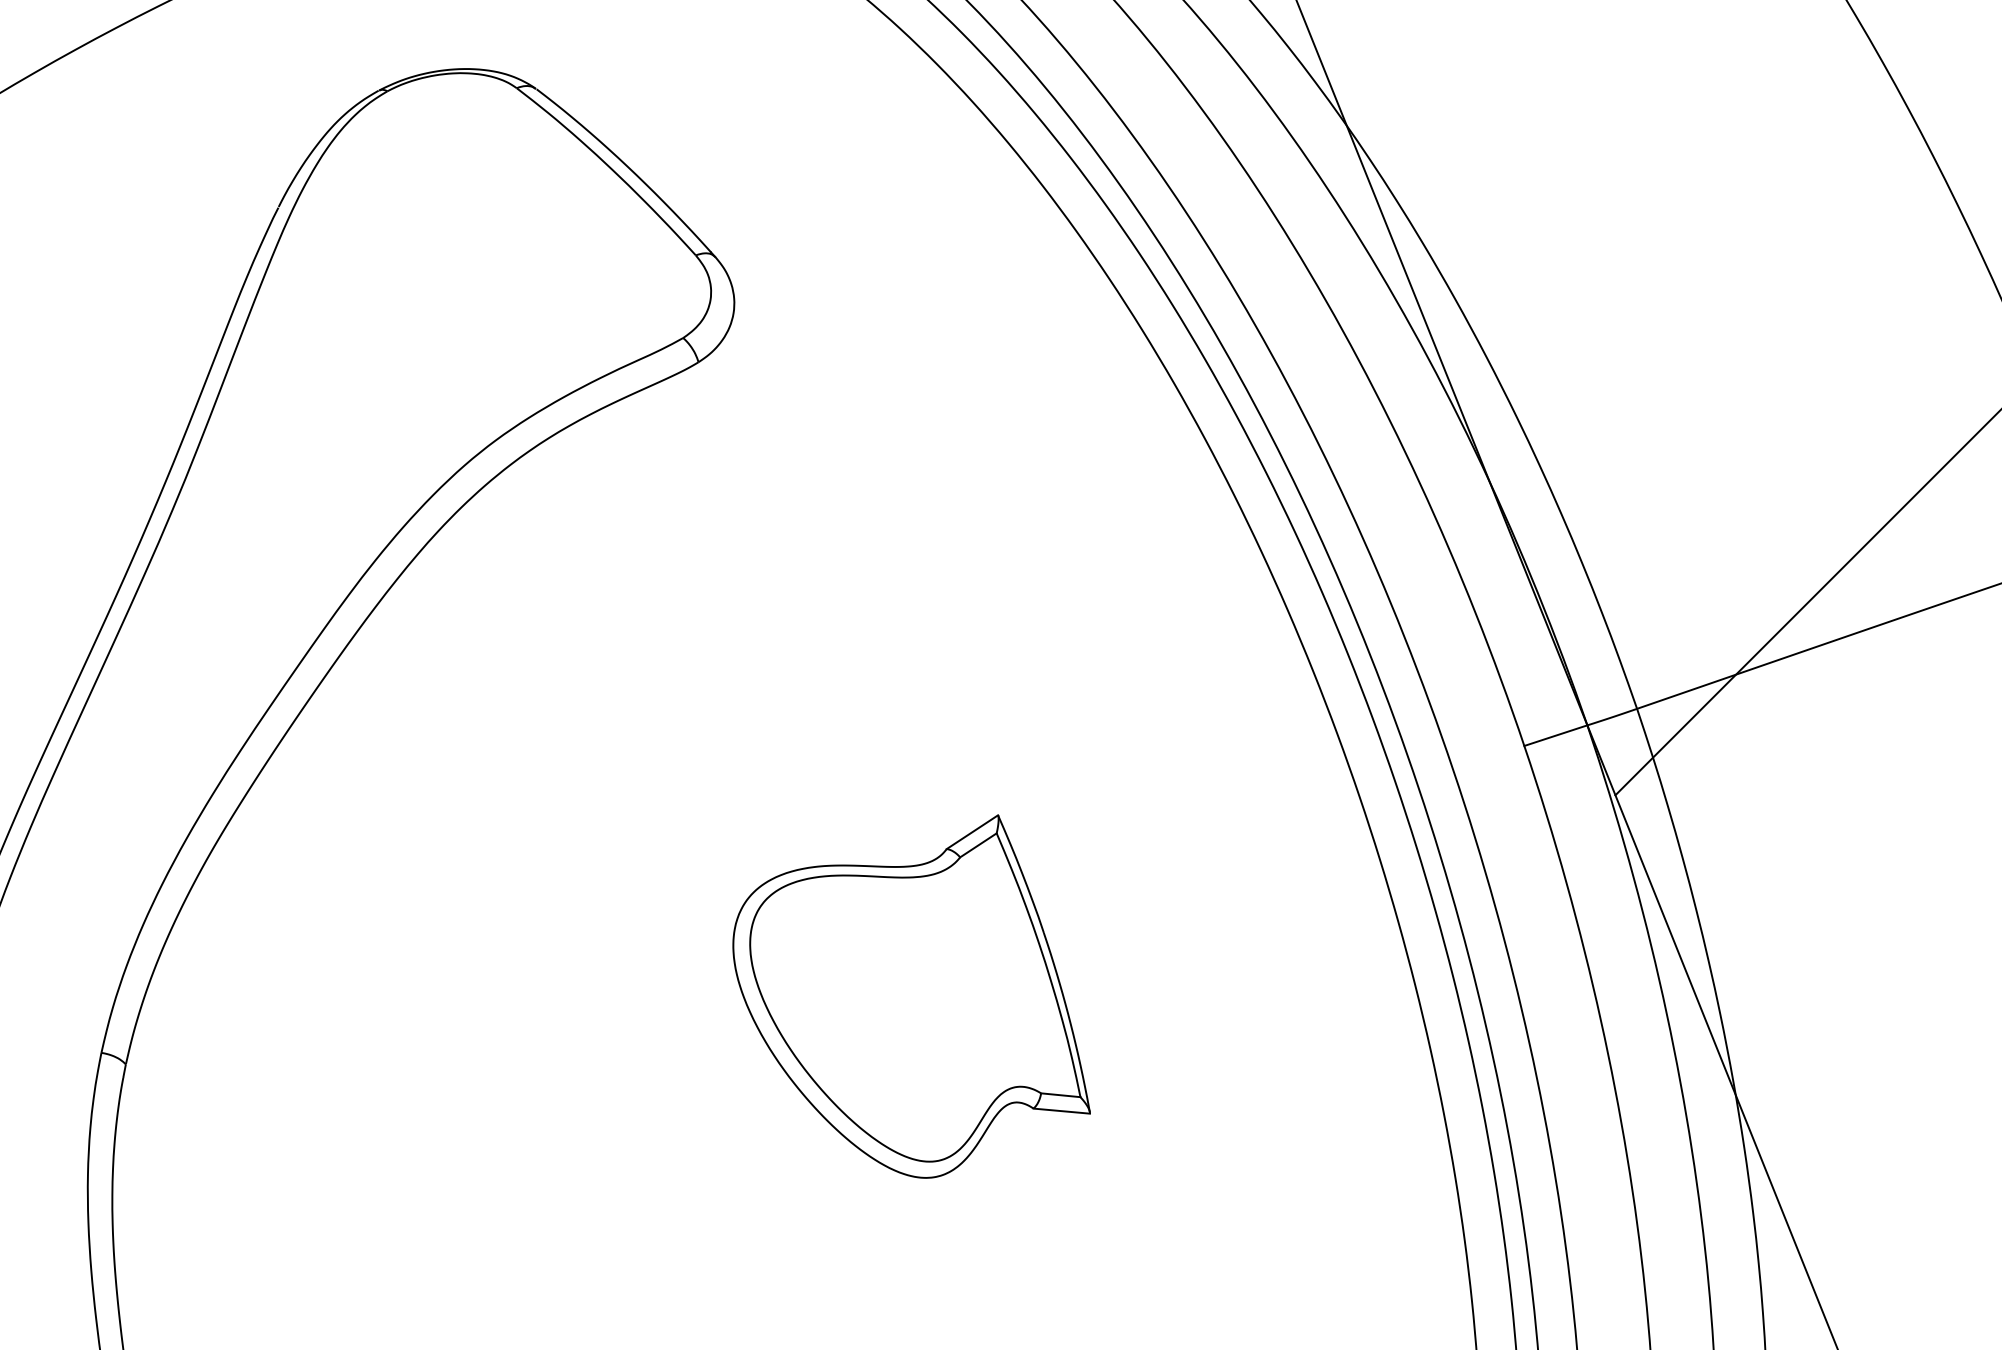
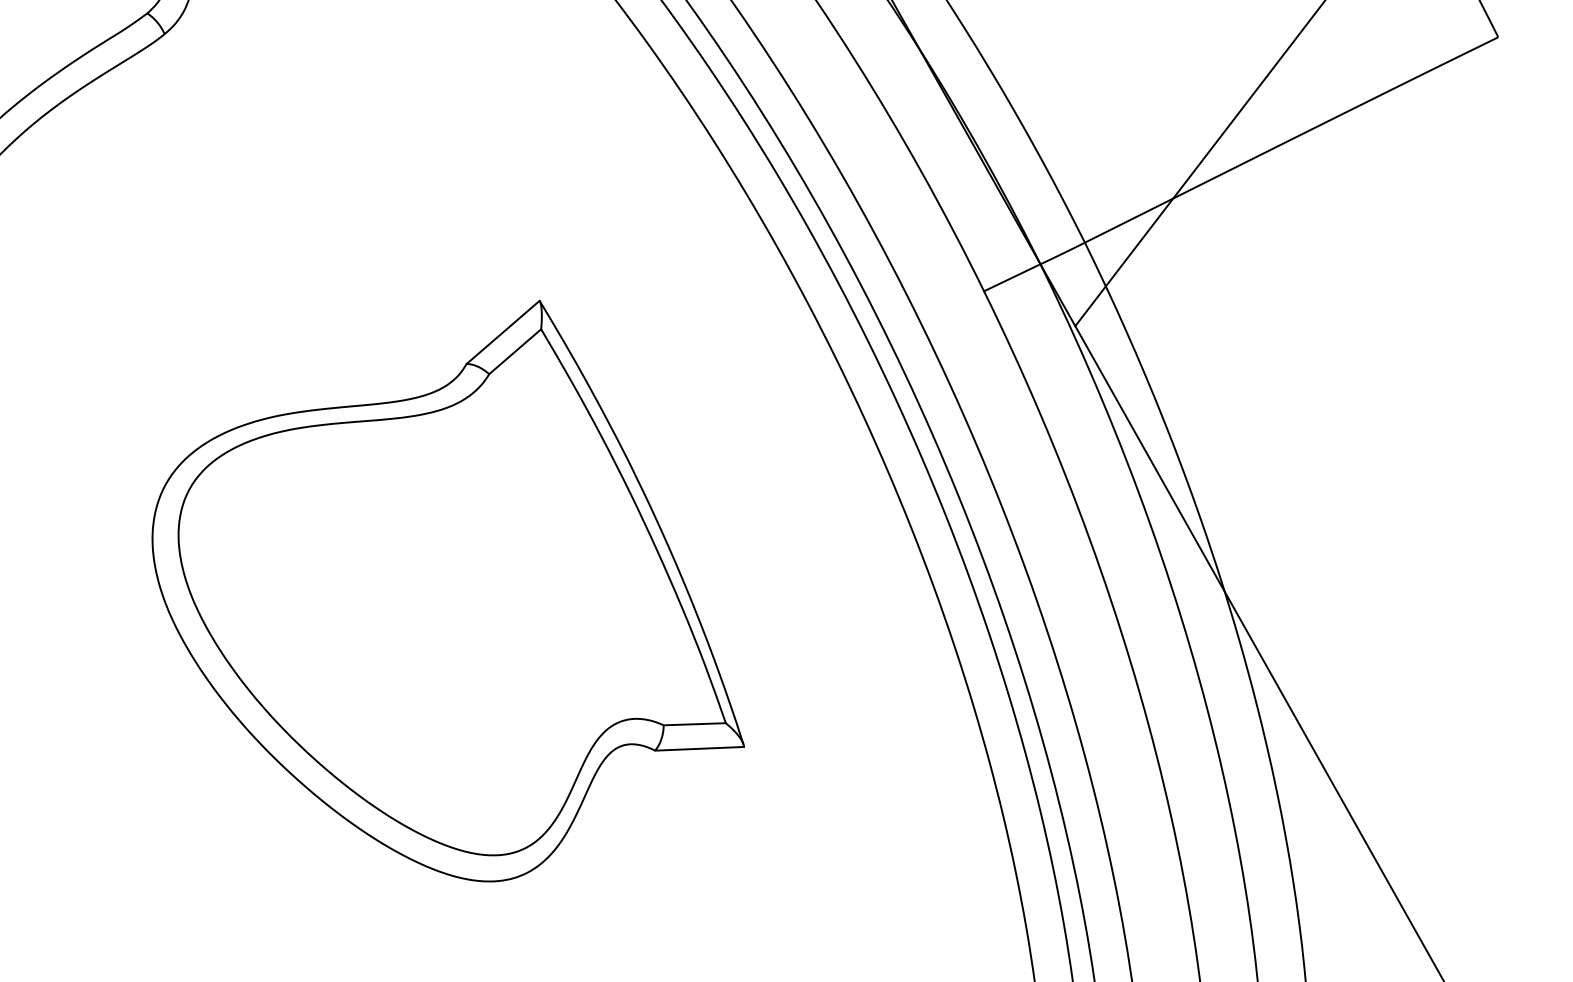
part: (911, 996) -> (441, 600), size x1.67

